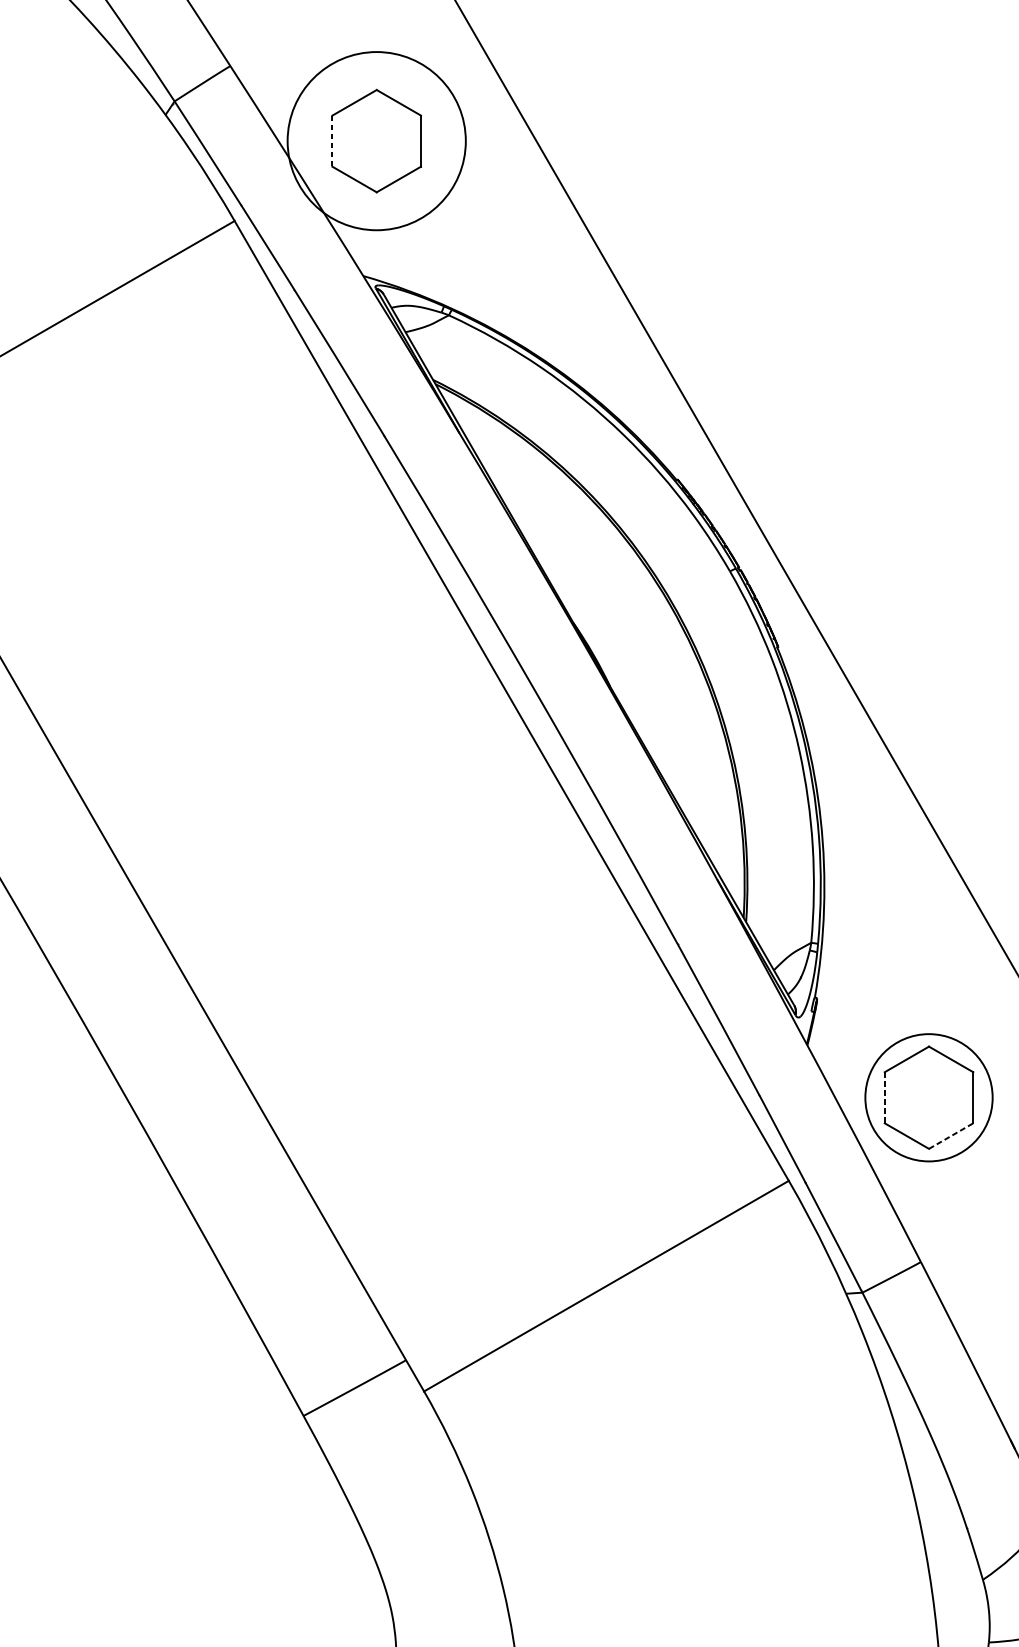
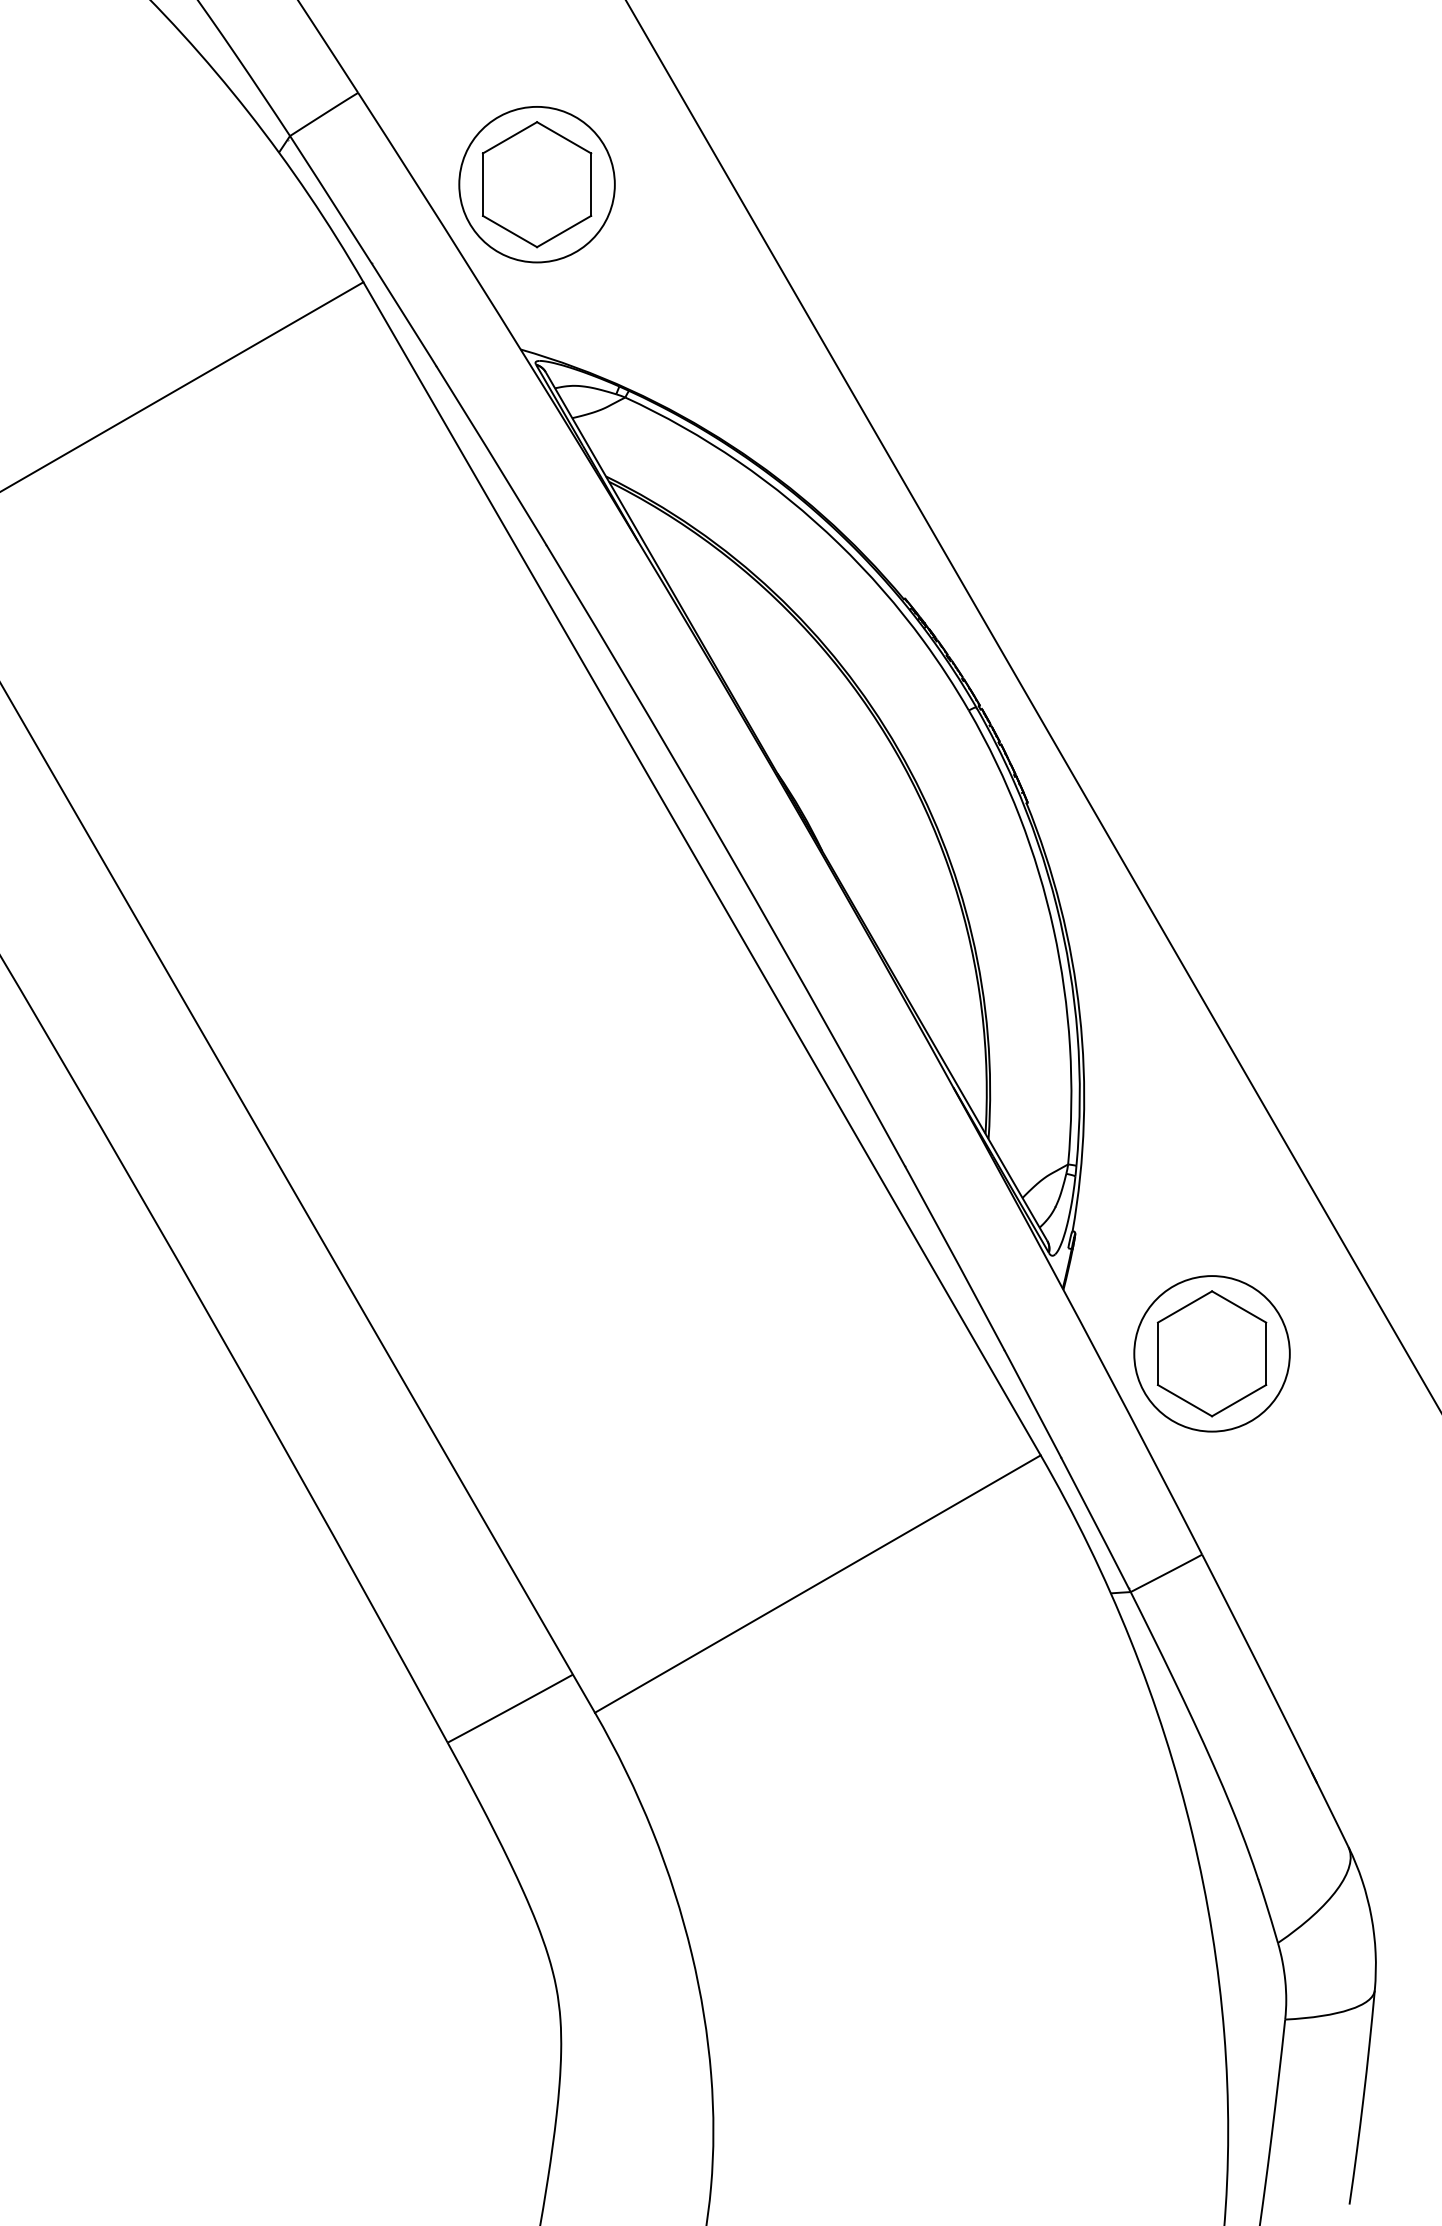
line: (332, 141) -> (482, 185), dashed -> solid
circle: (376, 141) -> (536, 184), size x0.71
line: (884, 1098) -> (1157, 1354), dashed -> solid
line: (951, 1135) -> (1239, 1400), dashed -> solid

